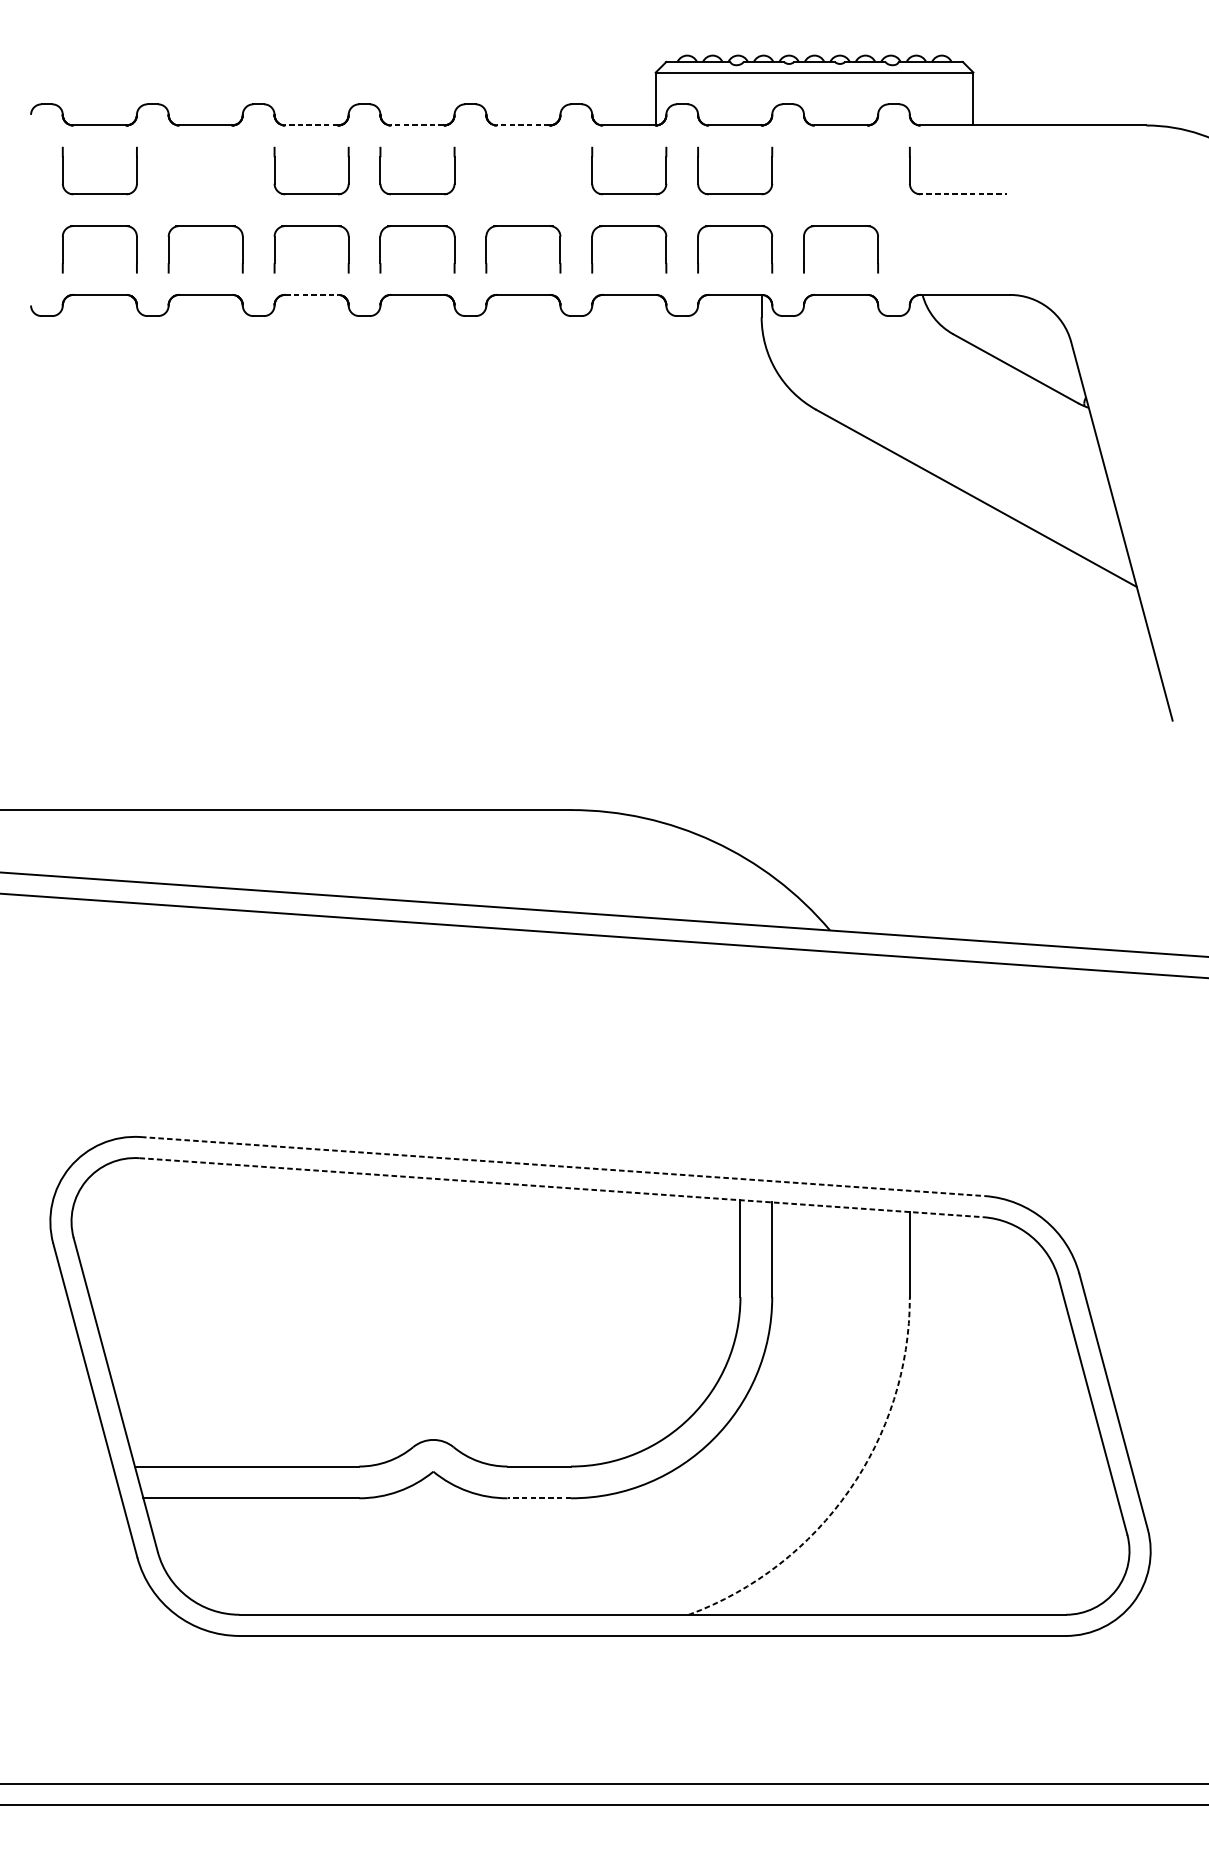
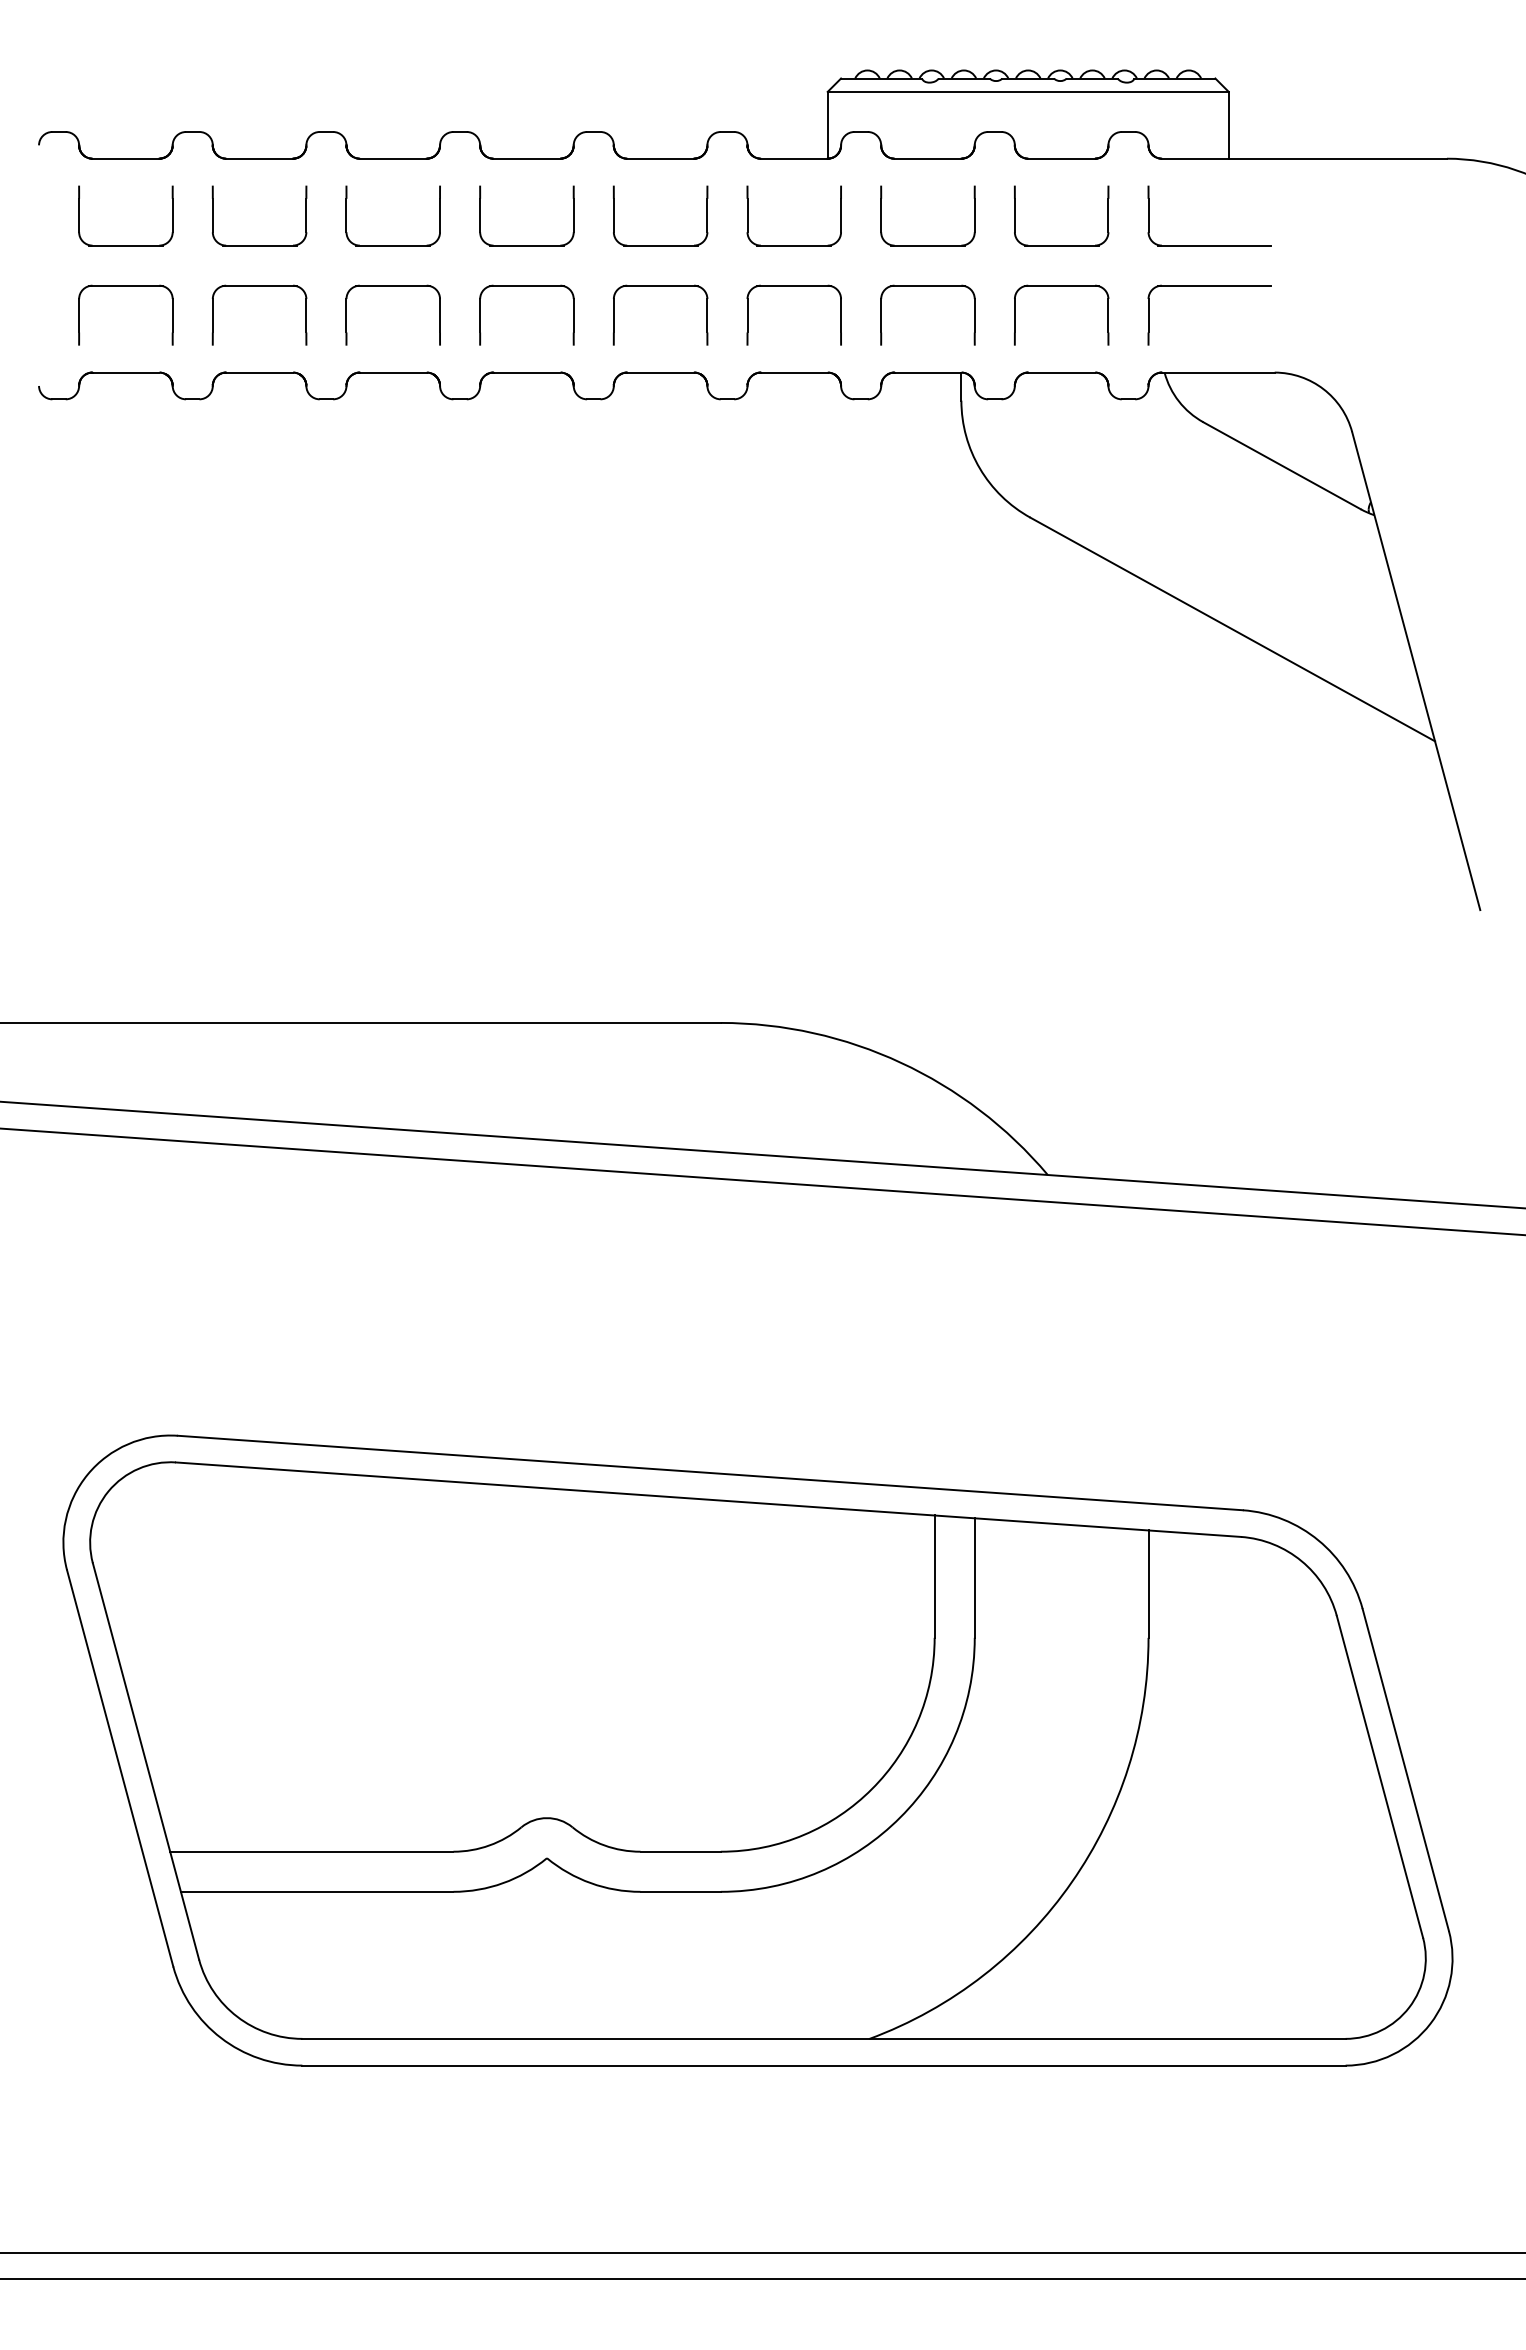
line: (311, 125) -> (392, 158), dashed -> solid
line: (417, 125) -> (526, 158), dashed -> solid
line: (523, 125) -> (660, 158), dashed -> solid
part: (205, 194) -> (259, 245), added
part: (523, 194) -> (660, 245), added
part: (840, 194) -> (1061, 245), added
line: (962, 194) -> (1214, 245), dashed -> solid
part: (958, 226) -> (1209, 286), added
line: (311, 294) -> (393, 372), dashed -> solid
line: (562, 1166) -> (710, 1473), dashed -> solid
line: (561, 1187) -> (708, 1499), dashed -> solid
arc: (848, 1490) -> (1071, 1882), dashed -> solid
line: (539, 1498) -> (680, 1891), dashed -> solid

